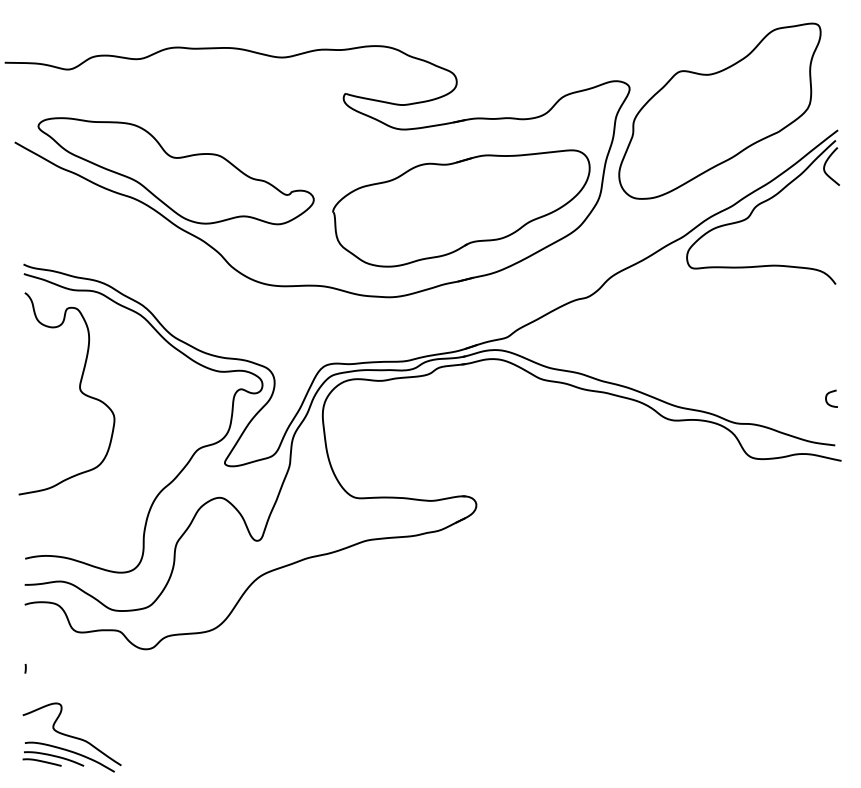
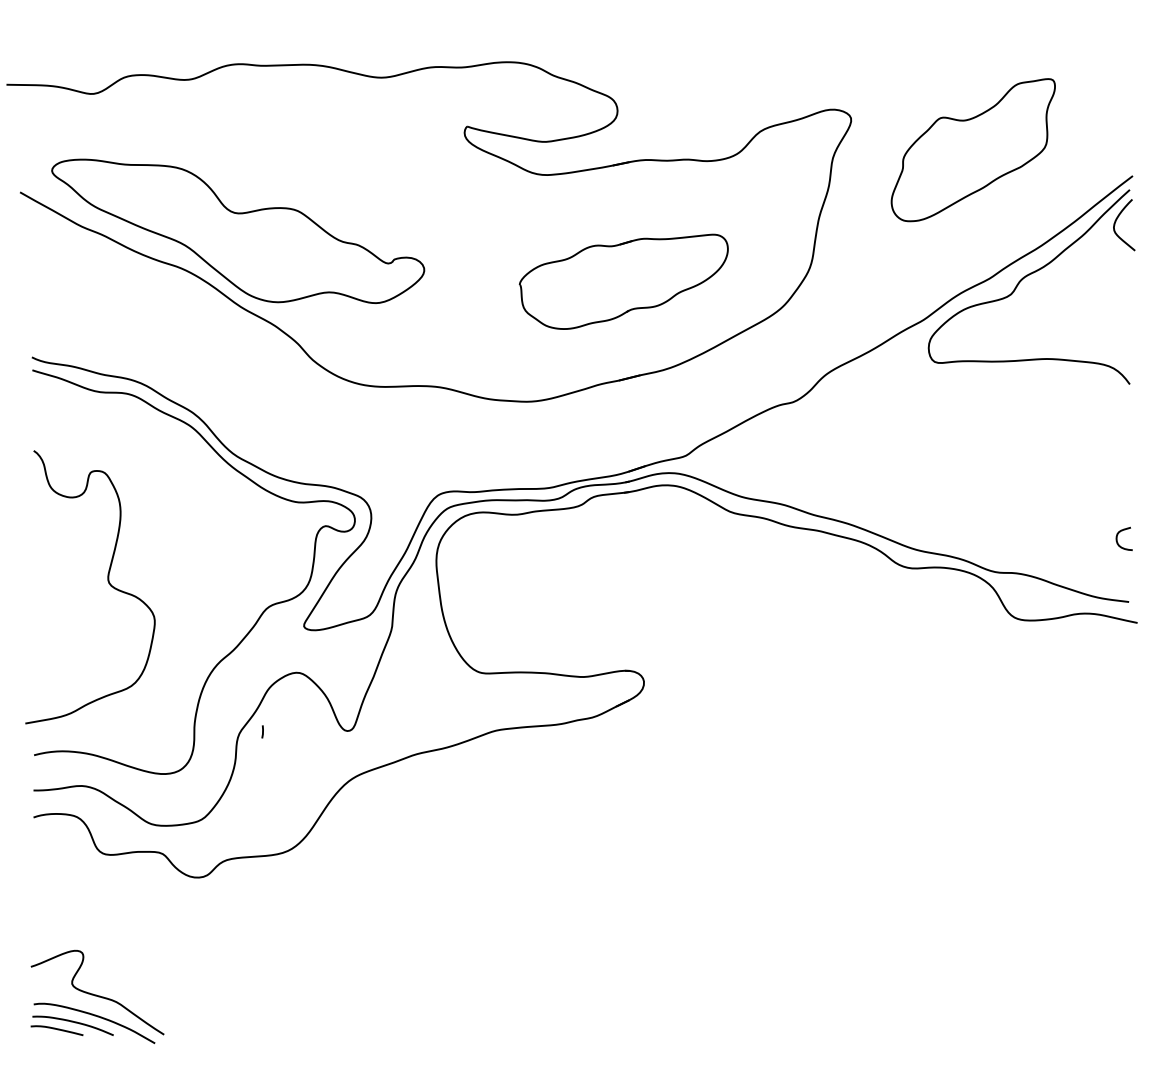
part: (720, 110) -> (973, 149), size x0.6
part: (461, 208) -> (623, 281), size x0.6
curve: (79, 389) -> (107, 581), moved
line: (25, 668) -> (262, 731), moved

